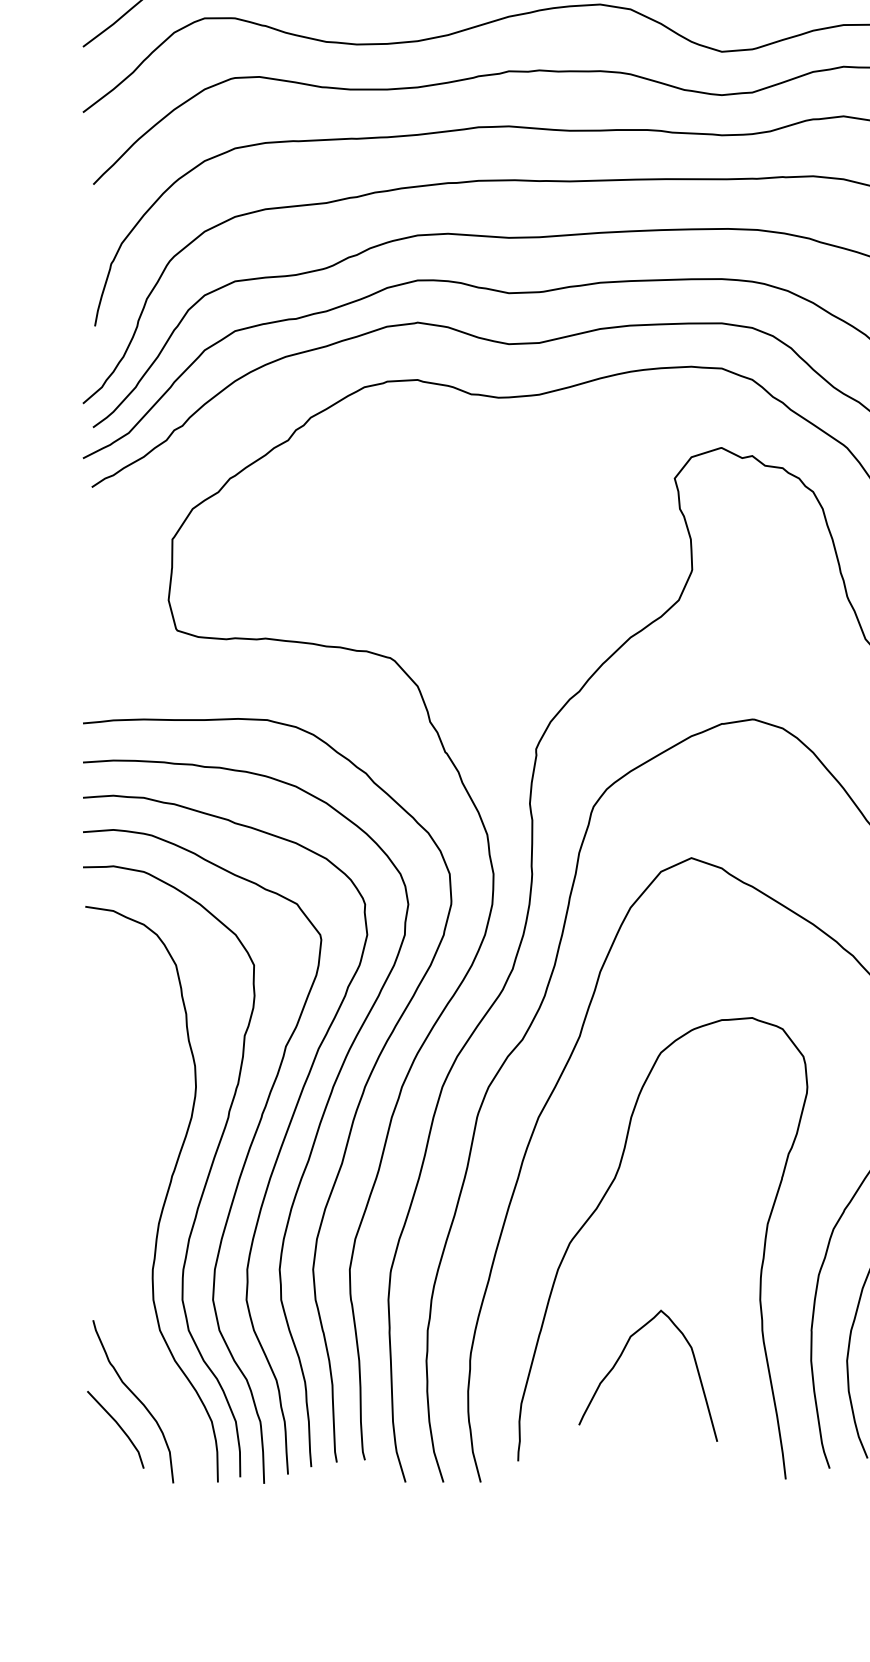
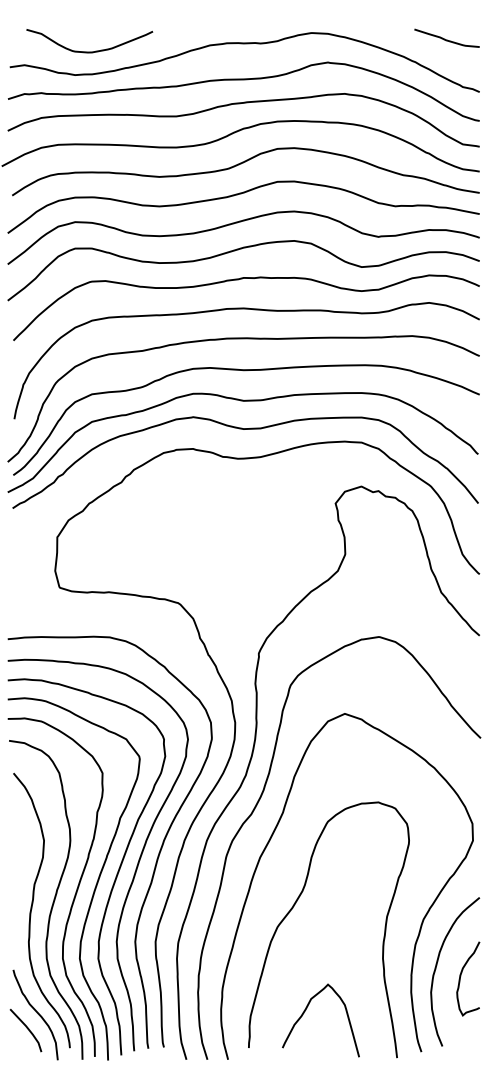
curve: (127, 1211) -> (32, 909), added
curve: (622, 1357) -> (306, 1010), moved

